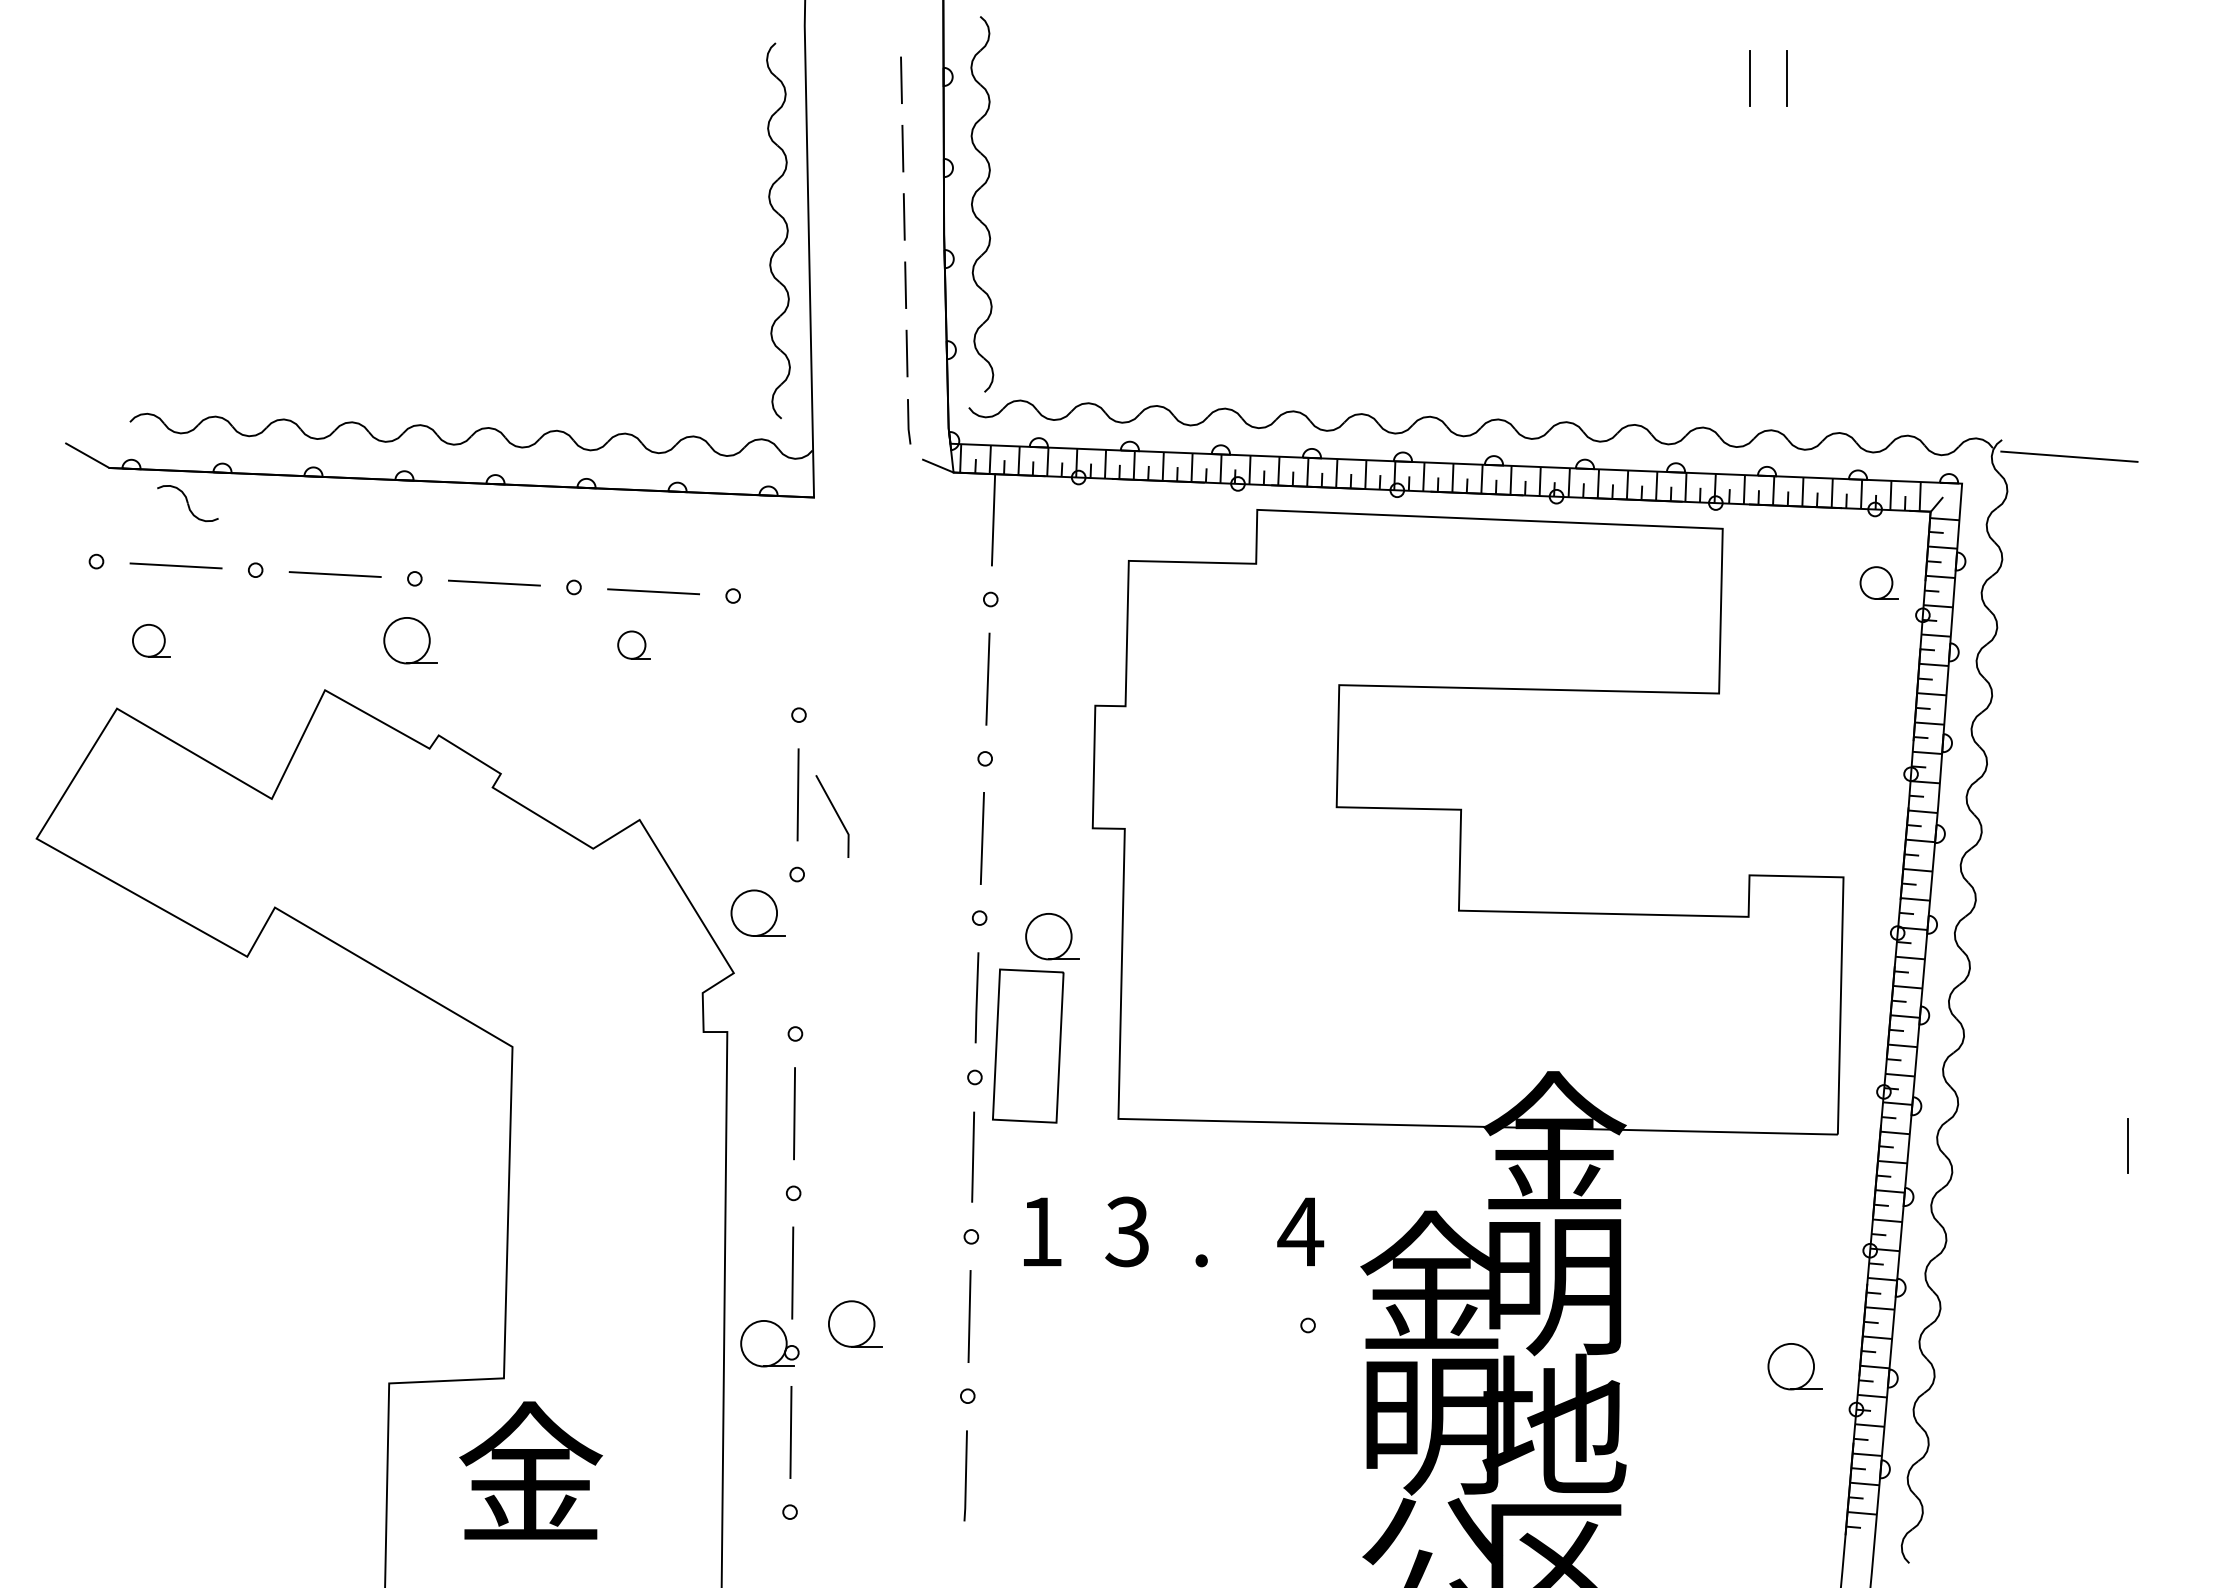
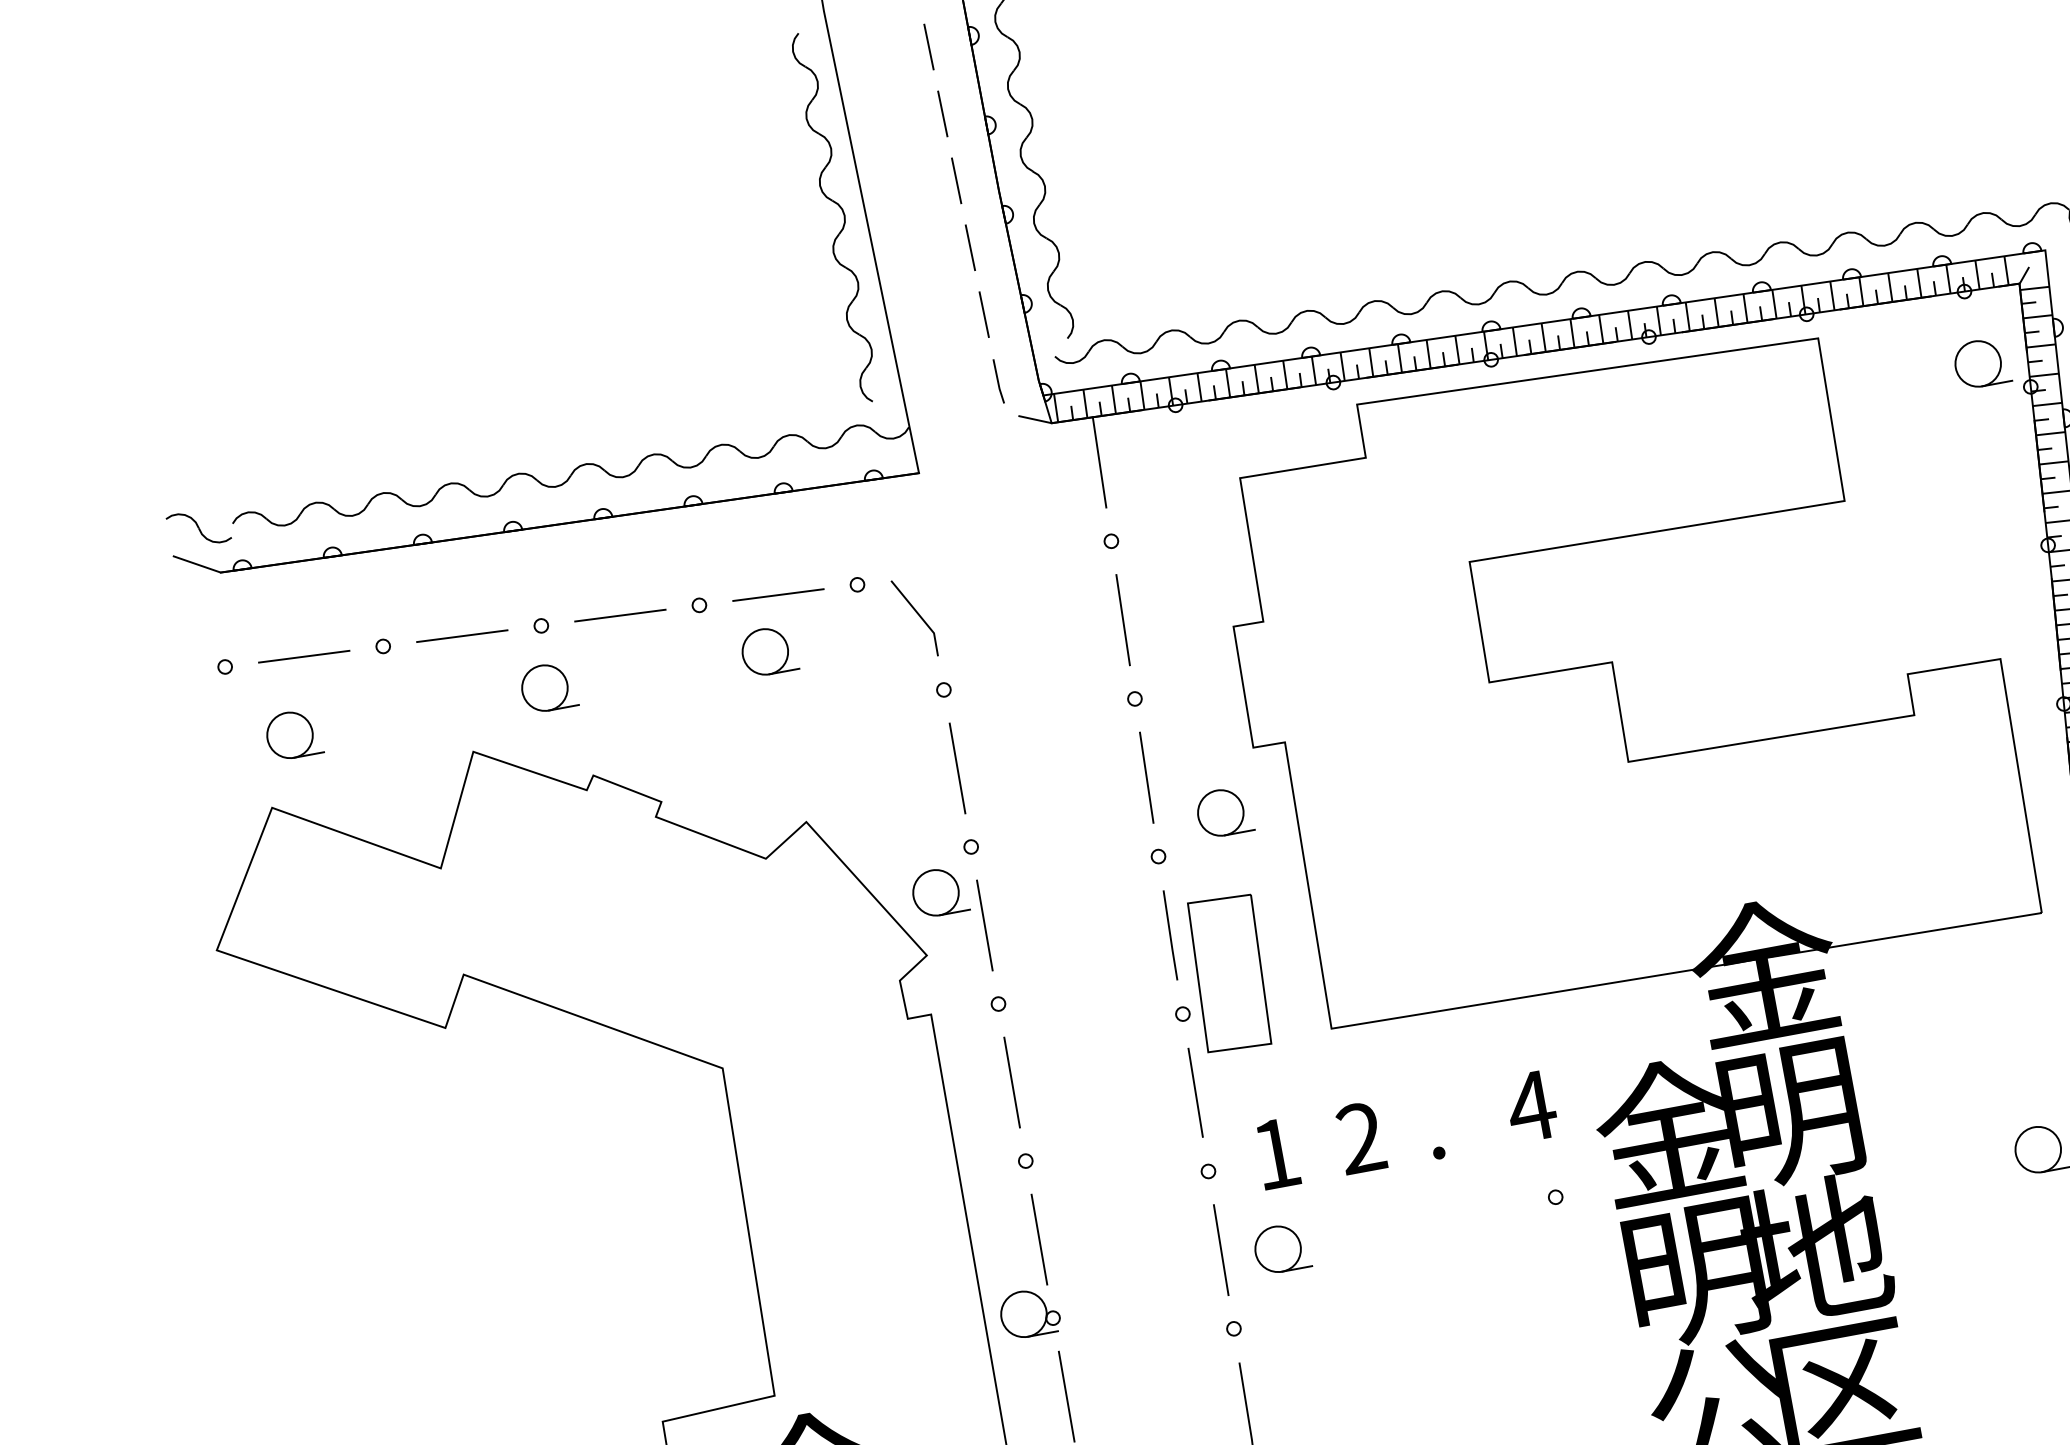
part: (187, 503) -> (198, 528), moved
part: (1878, 582) -> (1981, 362), size x1.43
part: (151, 640) -> (293, 734), size x1.43
part: (633, 644) -> (768, 650), size x1.67
line: (836, 814) -> (918, 615), moved
part: (1052, 936) -> (1224, 812), moved
line: (795, 953) -> (983, 924), added
text: (1127, 1231) -> (1360, 1137), 3 -> 2
part: (855, 1323) -> (1281, 1248), moved

